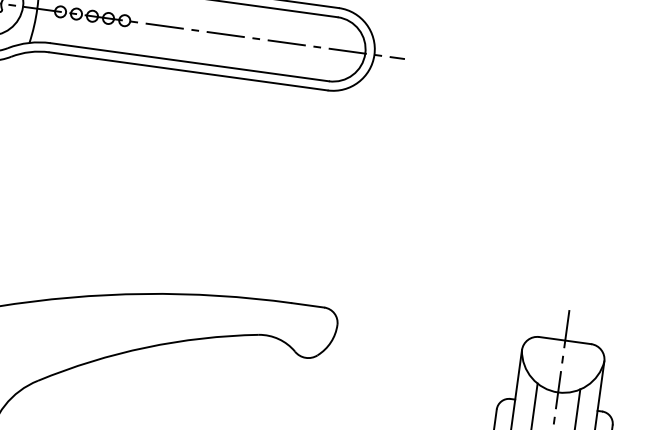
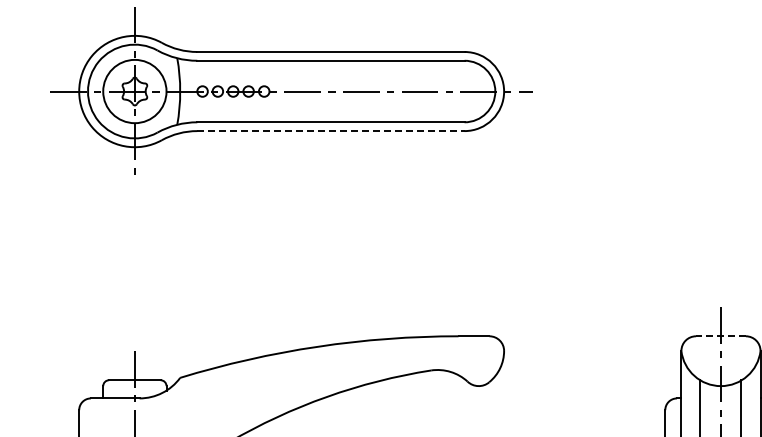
line: (188, 71) -> (330, 131), solid -> dashed
line: (564, 340) -> (720, 336), solid -> dashed

